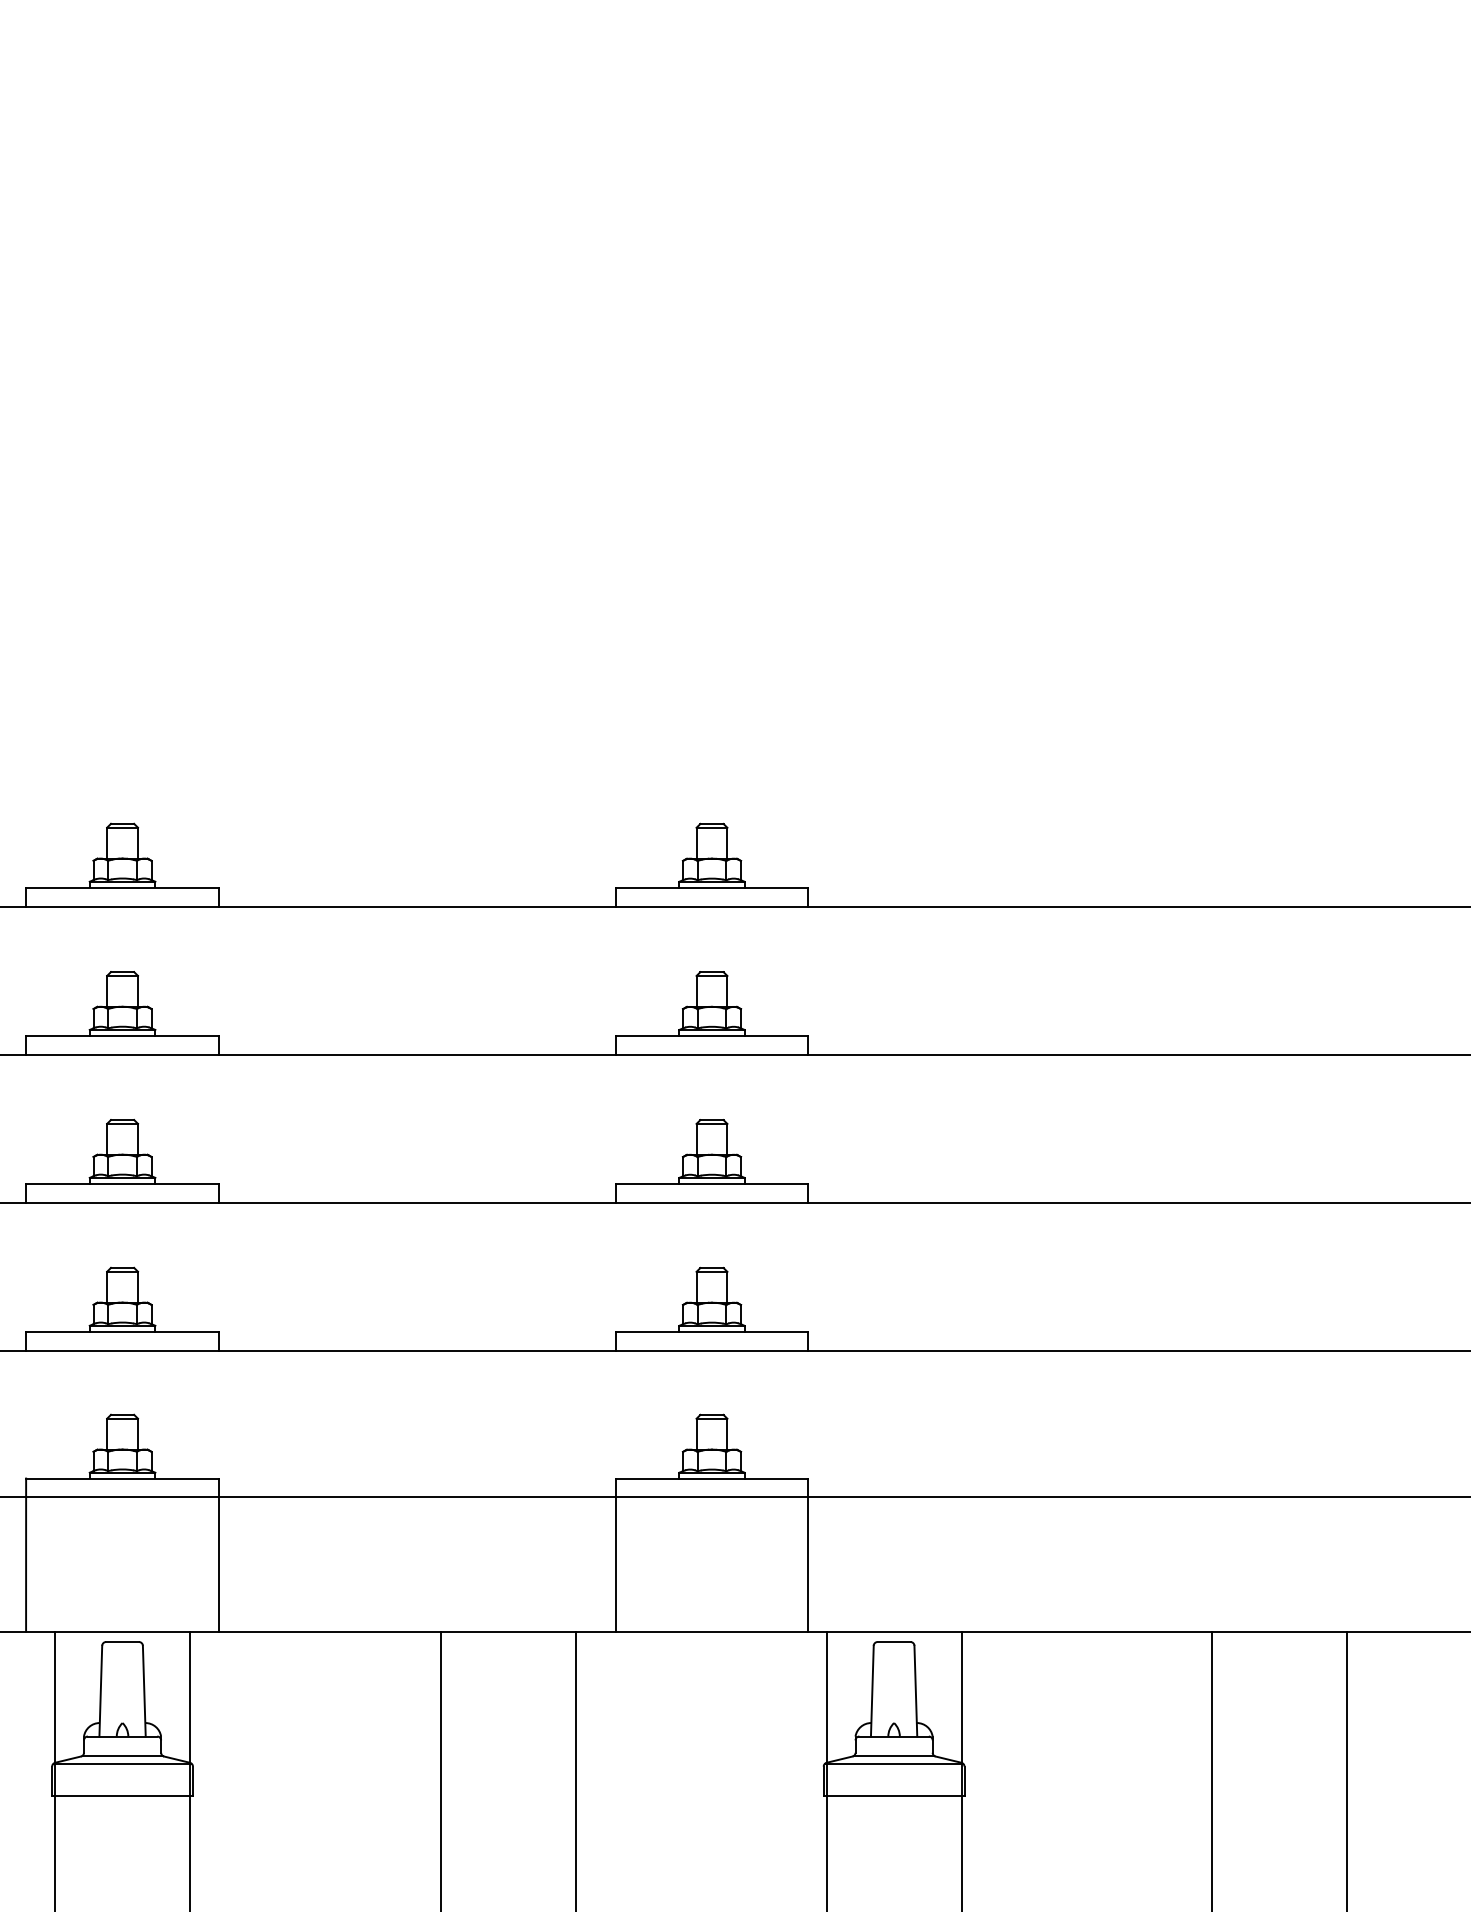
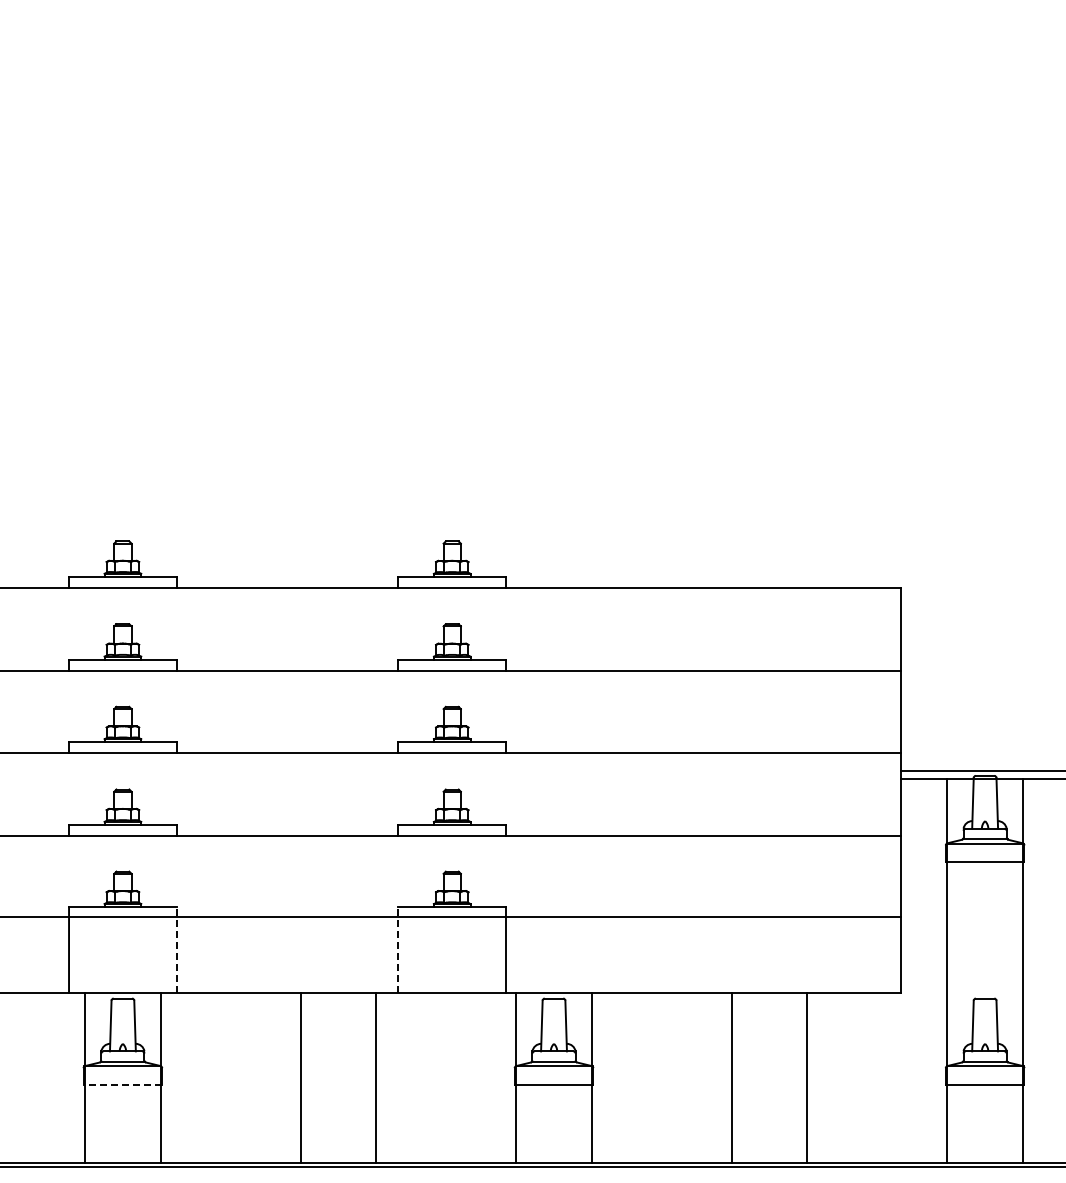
line: (218, 1555) -> (176, 950), solid -> dashed
line: (615, 1555) -> (398, 950), solid -> dashed
line: (121, 1795) -> (122, 1084), solid -> dashed

